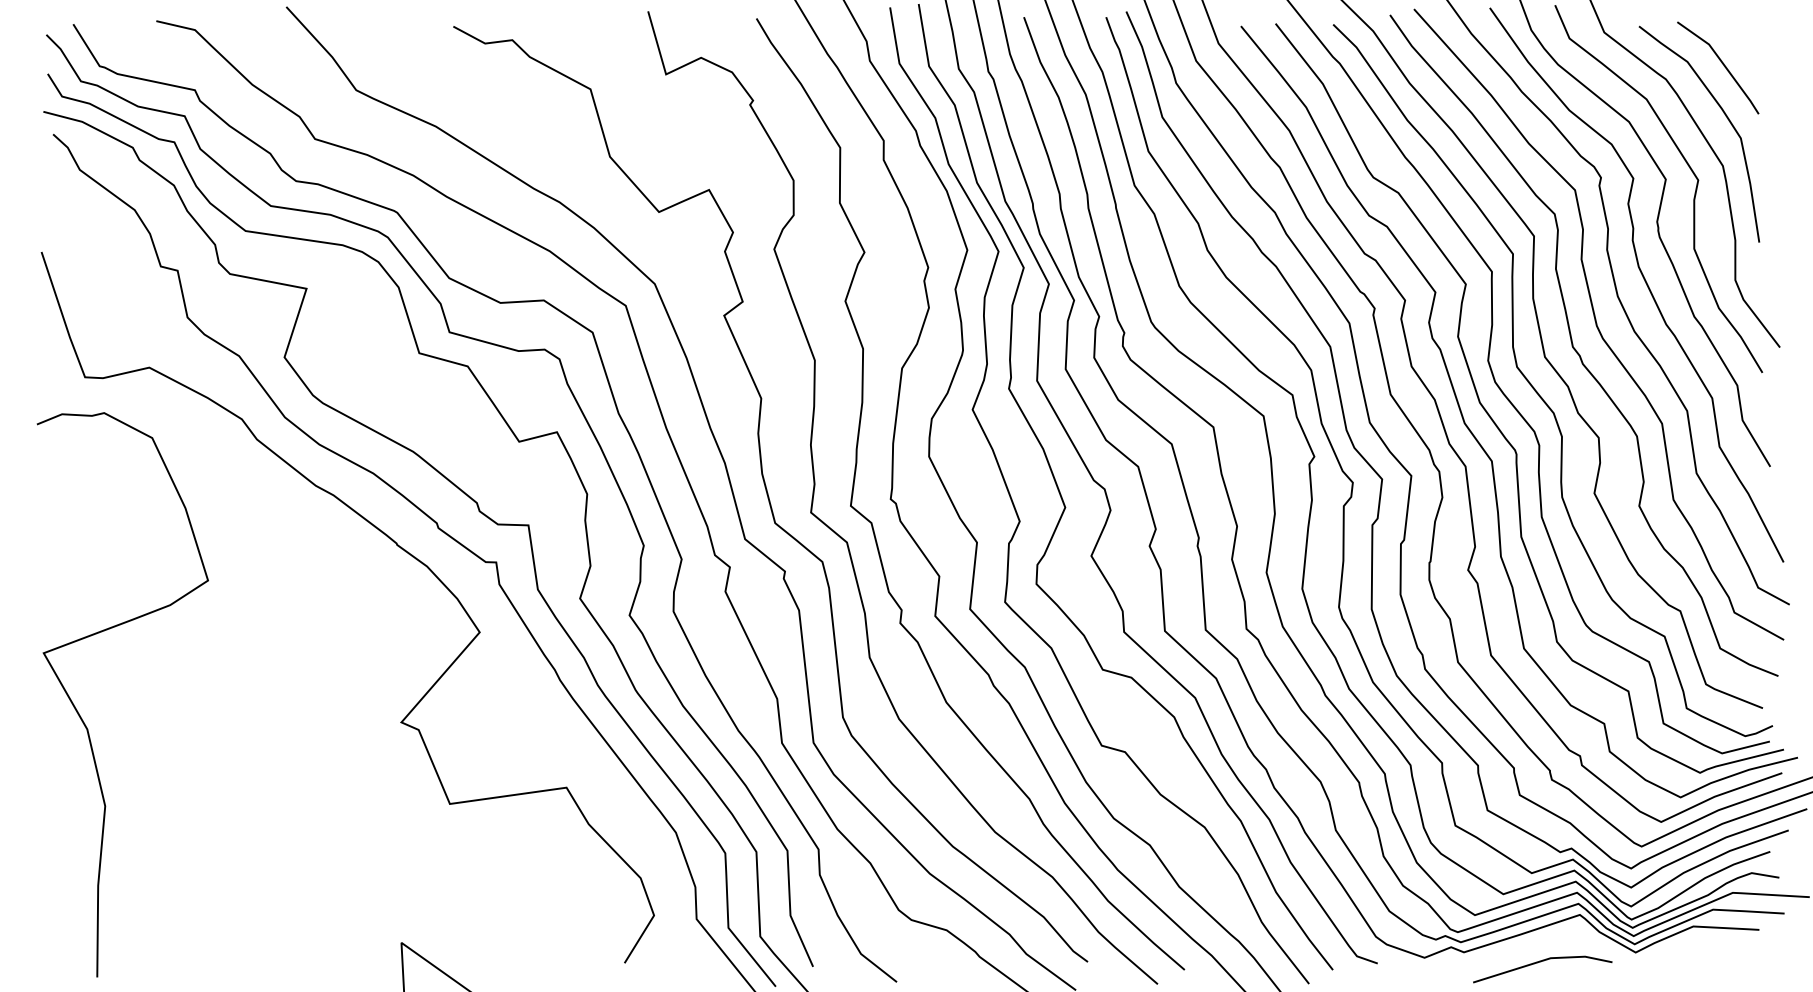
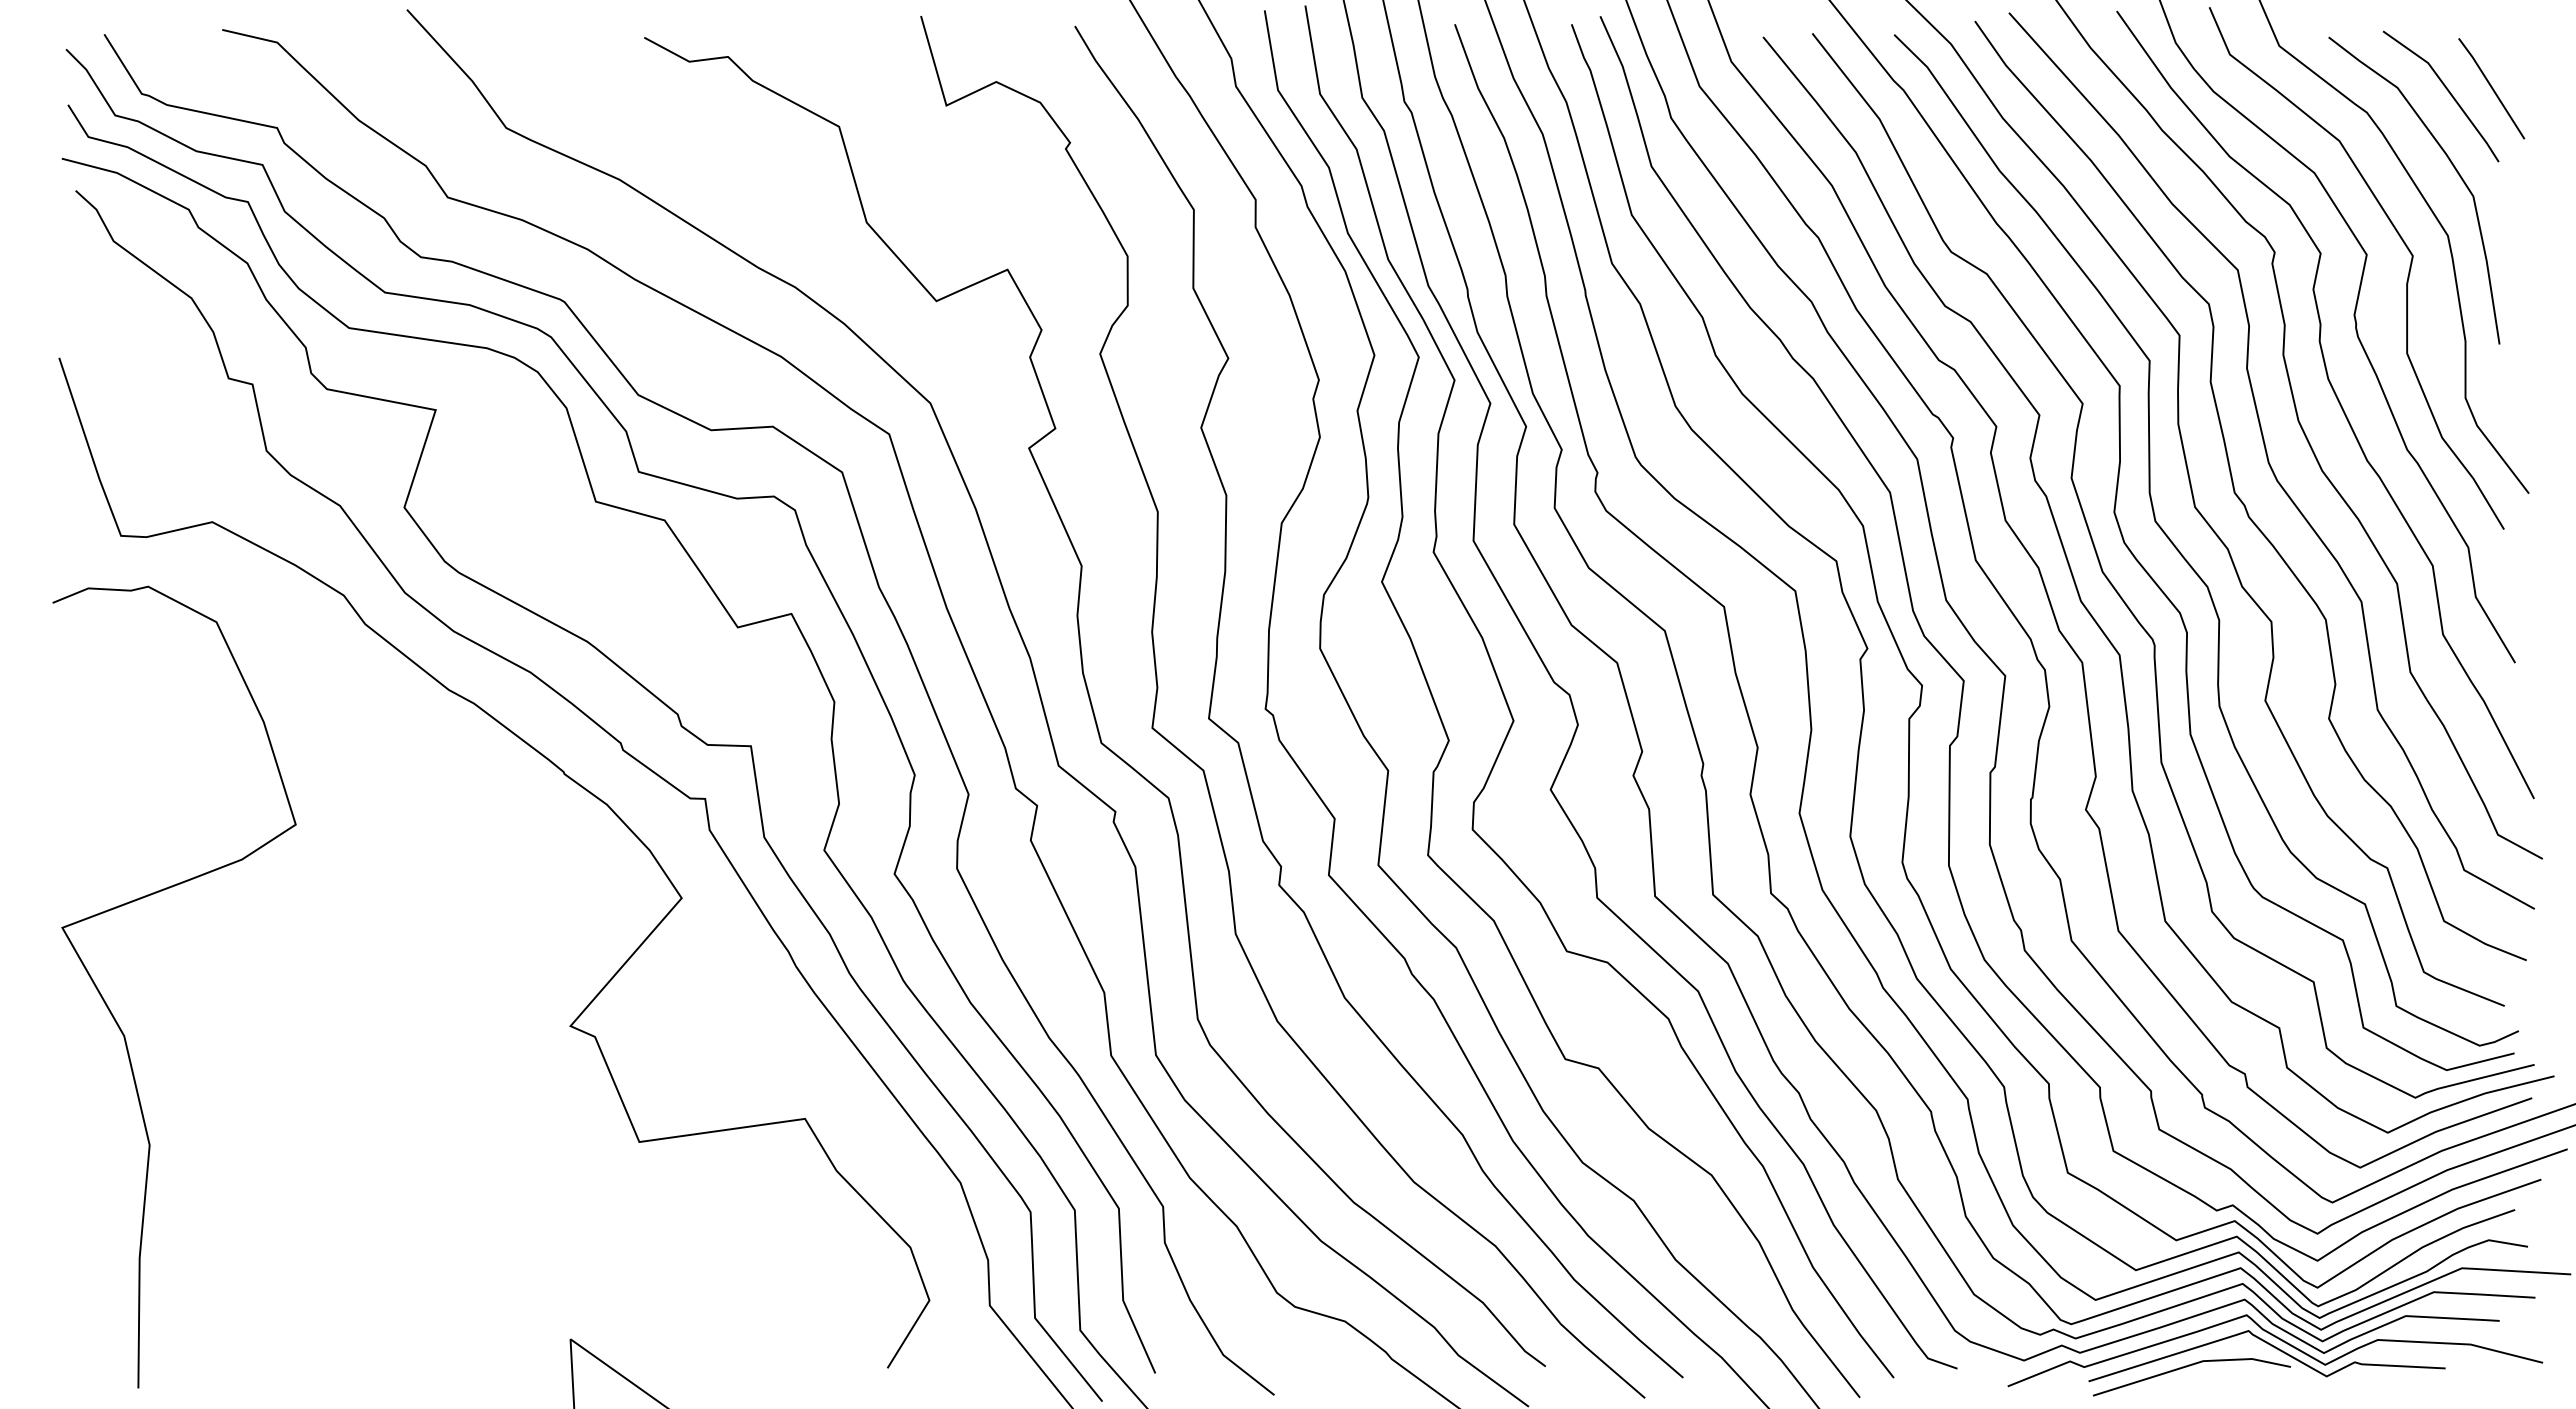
line: (1753, 62) -> (2491, 88), added
part: (1601, 950) -> (2275, 1350), added

